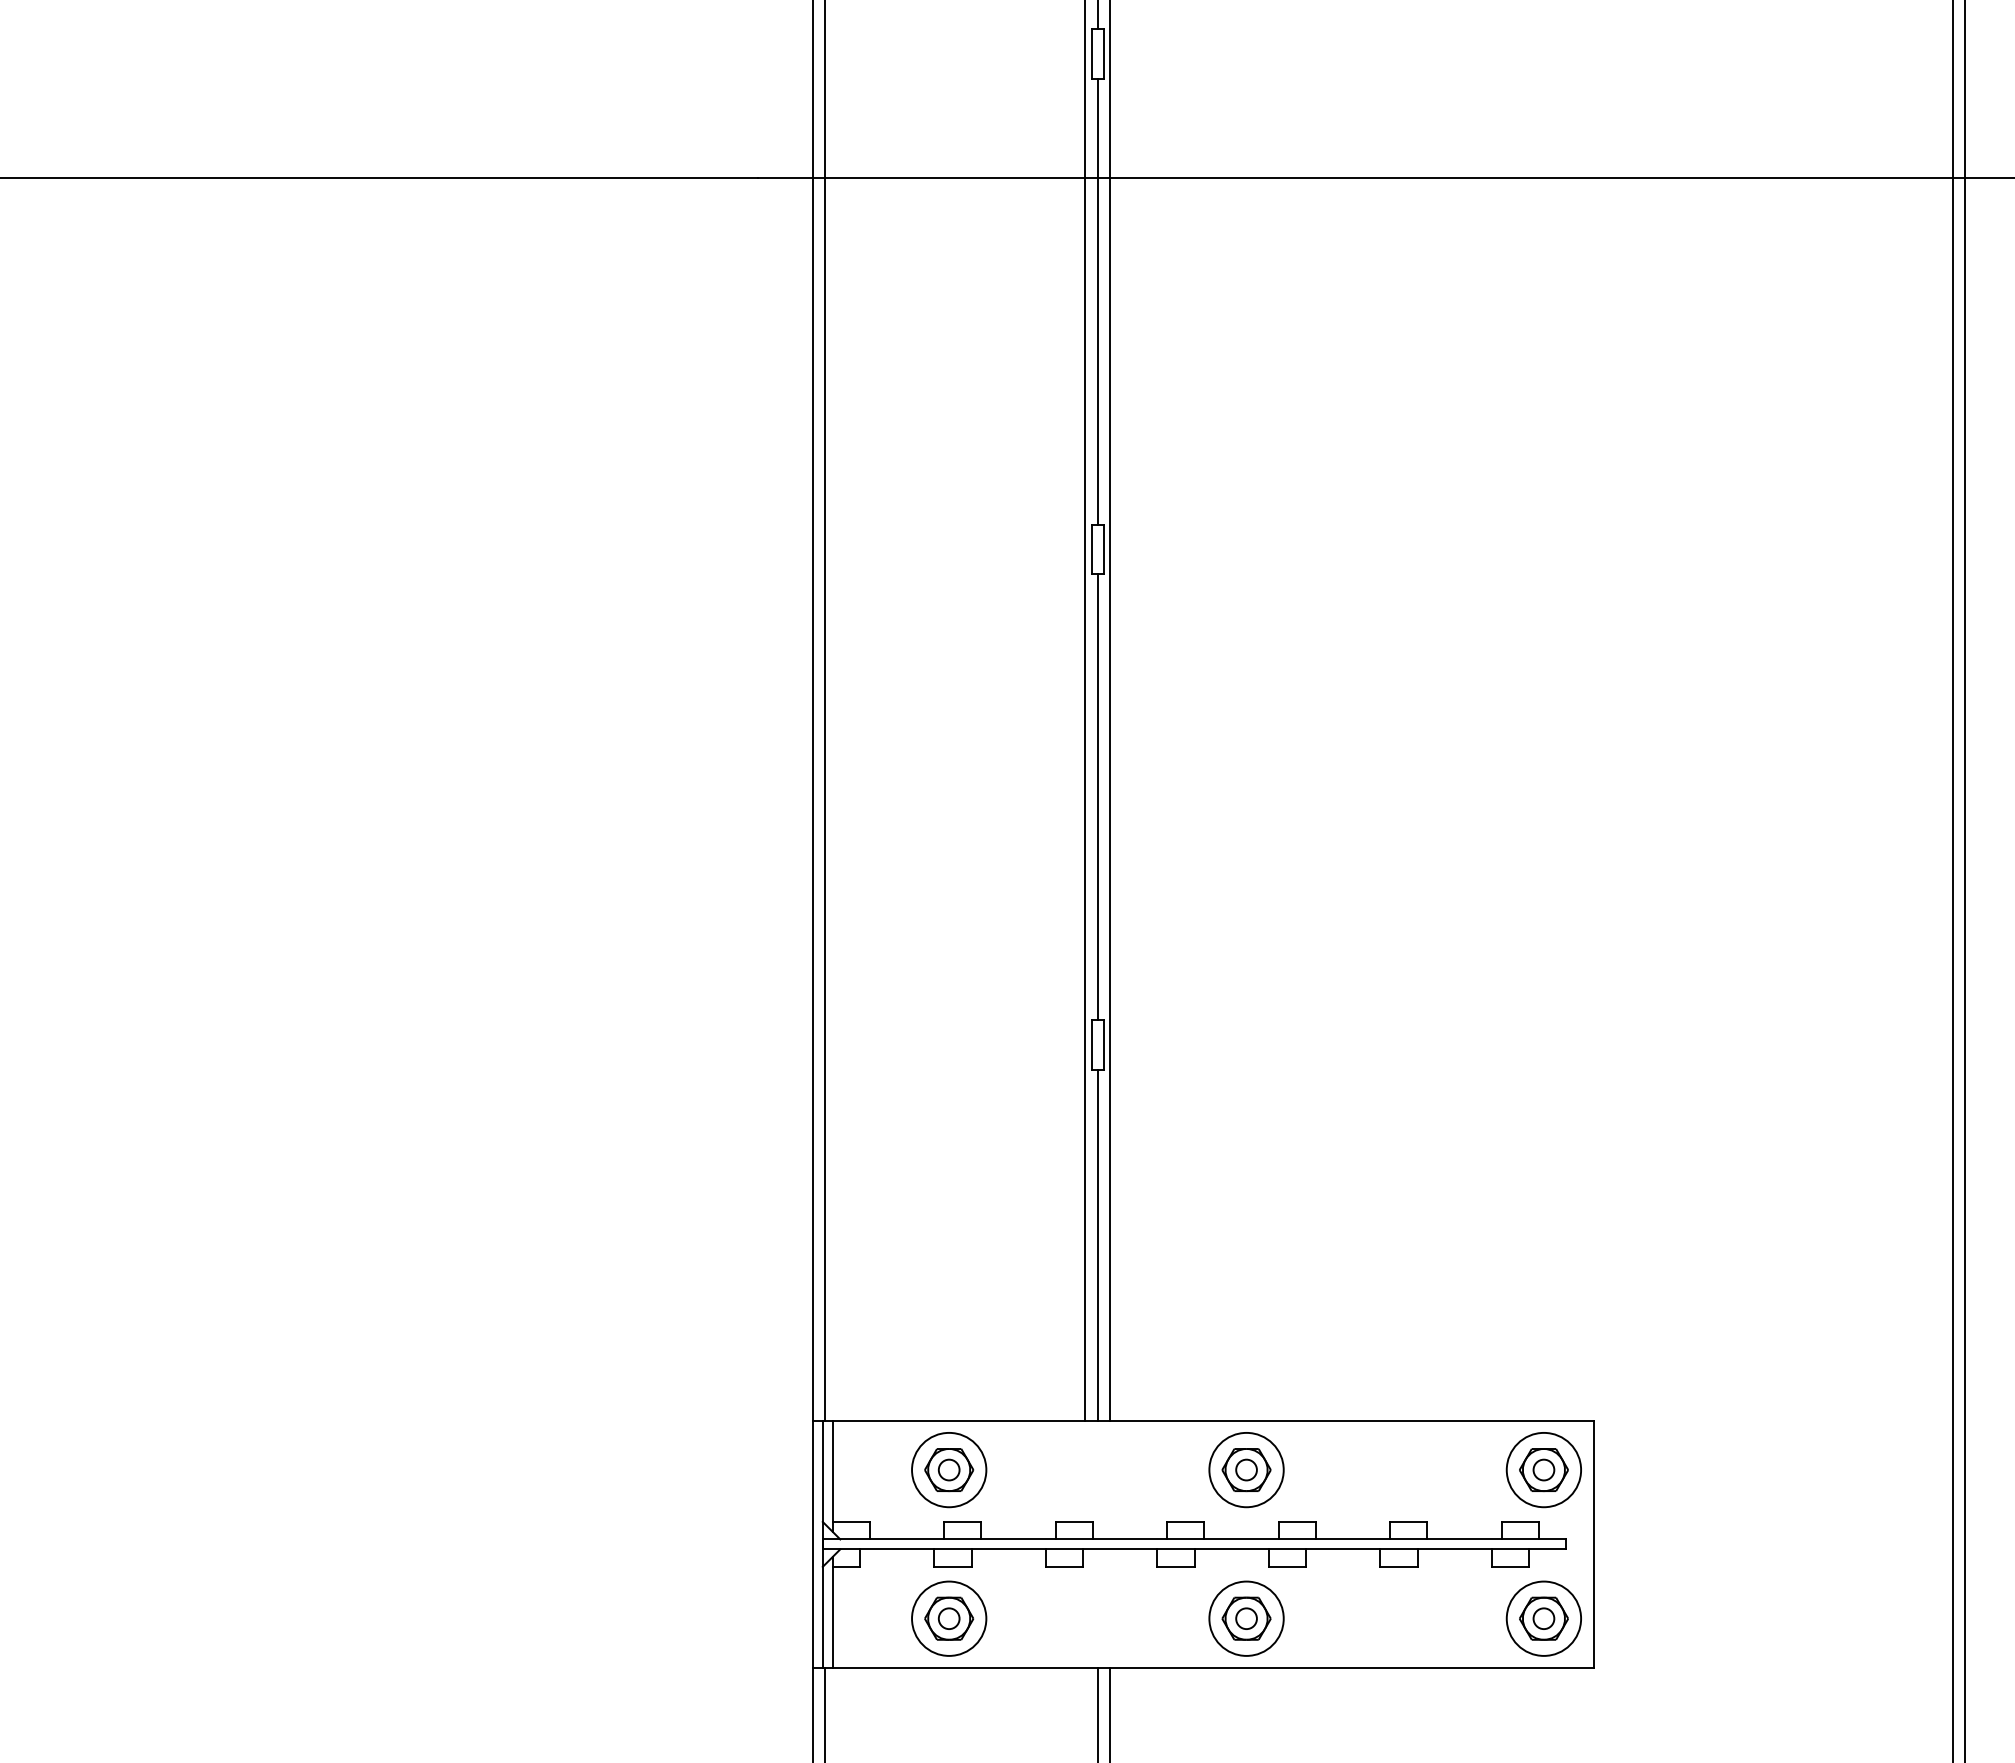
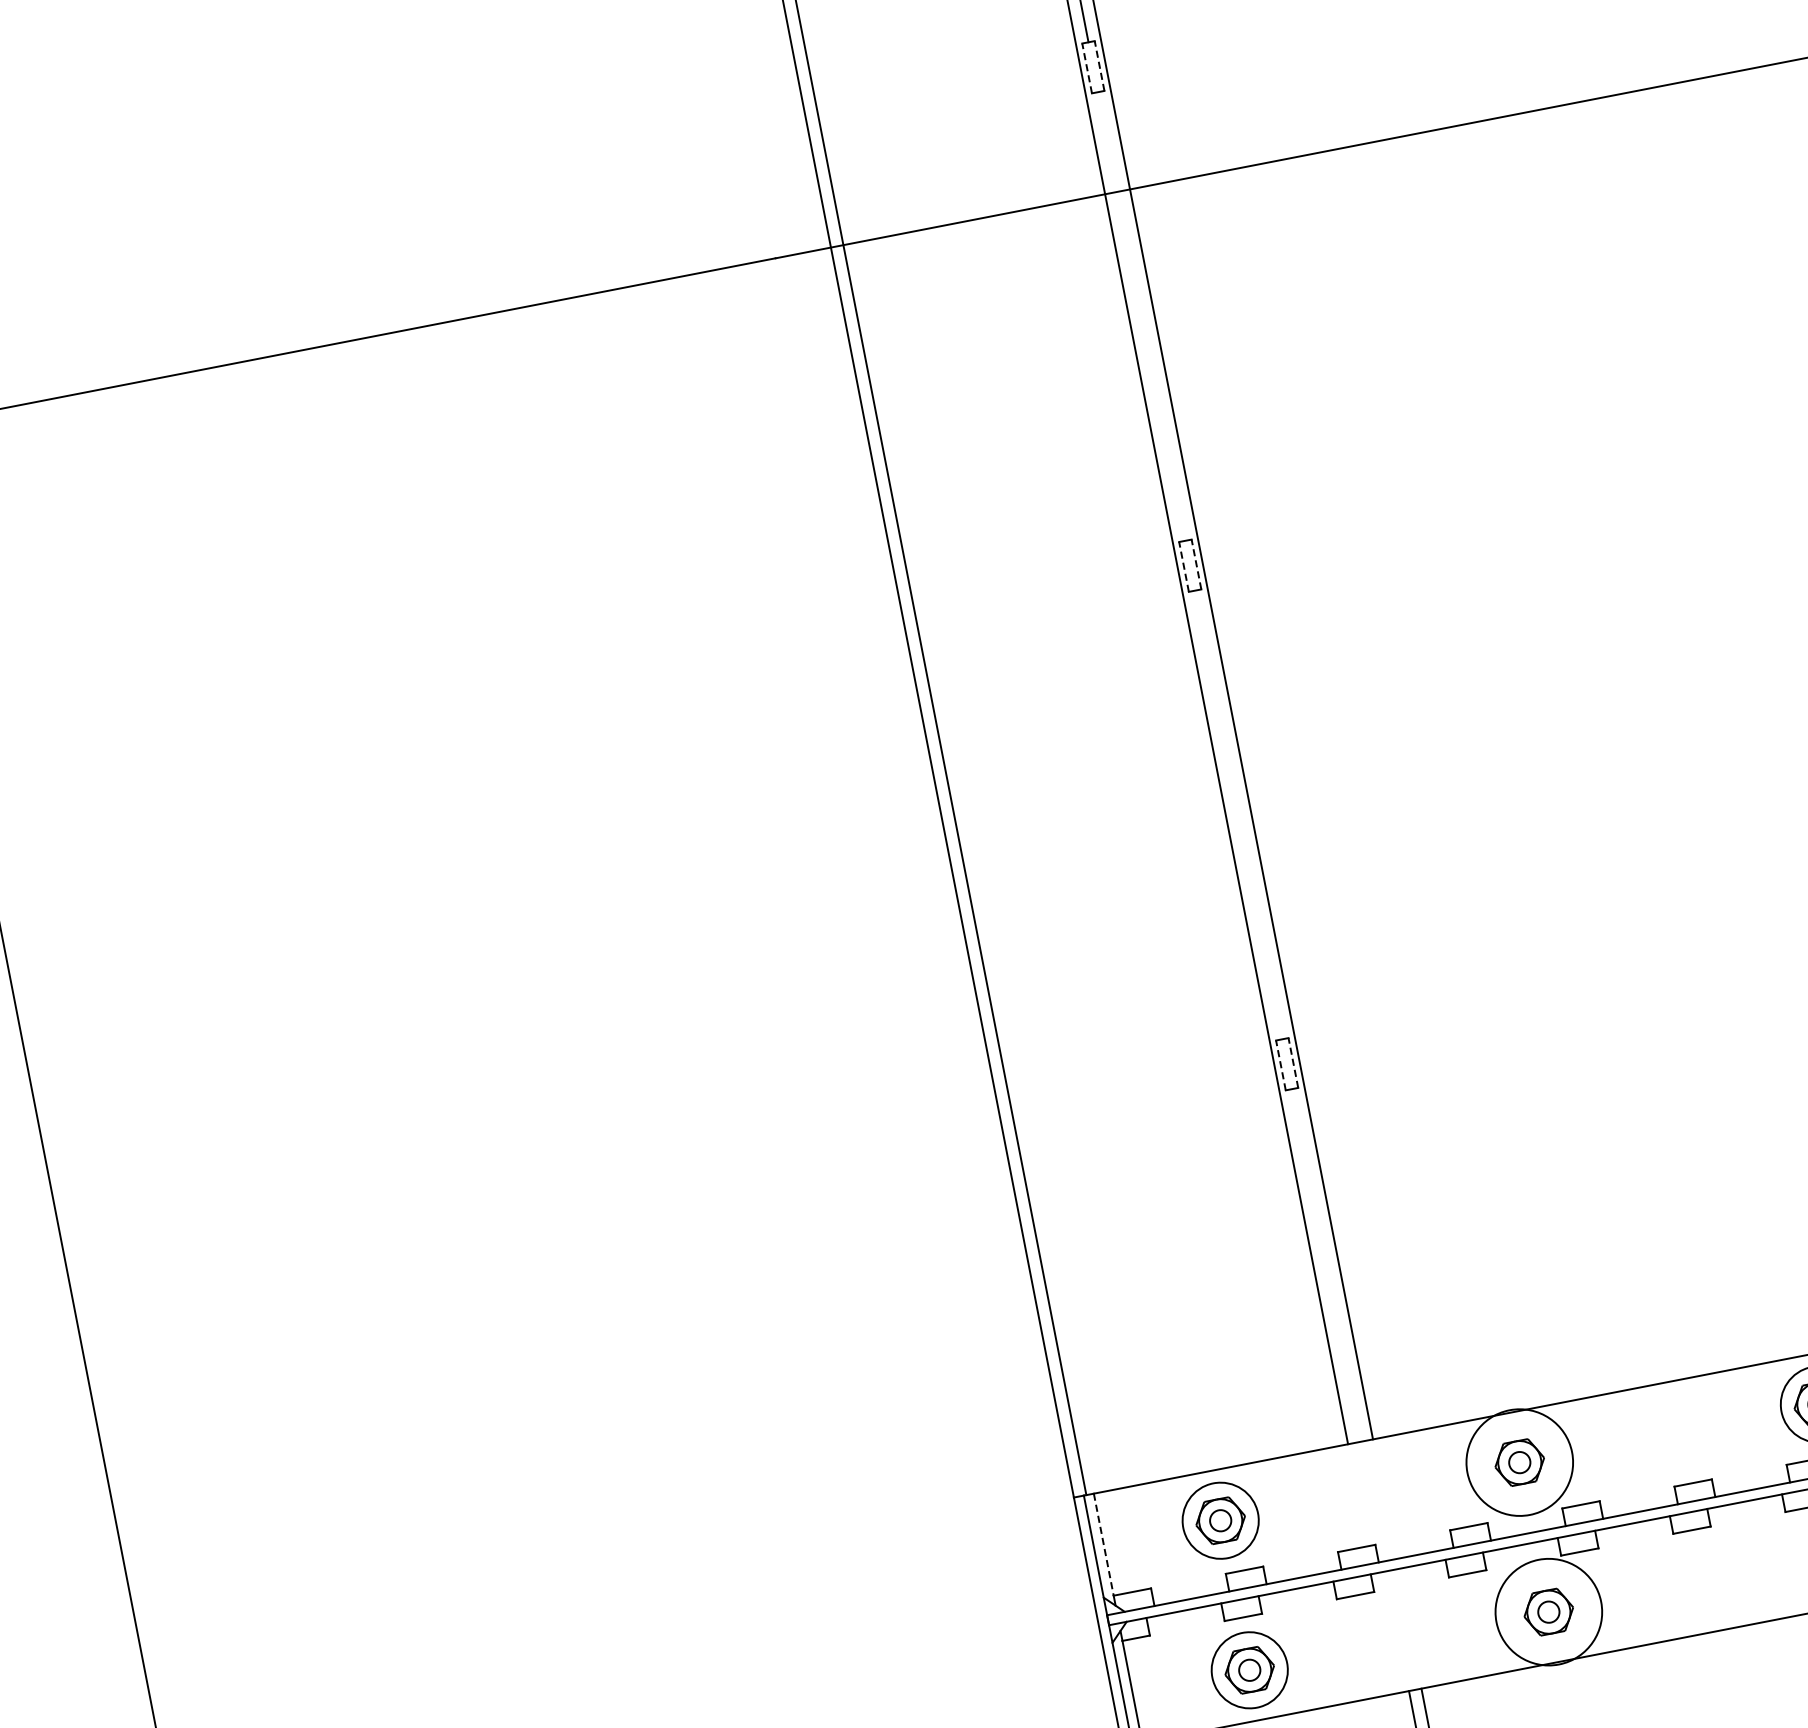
line: (1091, 53) -> (1086, 68), solid -> dashed
line: (1104, 53) -> (1099, 65), solid -> dashed
line: (1097, 301) -> (1141, 316), removed
line: (1091, 549) -> (1183, 567), solid -> dashed
line: (1104, 549) -> (1196, 564), solid -> dashed
line: (1097, 797) -> (1238, 815), removed
line: (1091, 1045) -> (1280, 1065), solid -> dashed
line: (1104, 1045) -> (1293, 1063), solid -> dashed
line: (1097, 1244) -> (1325, 1264), removed
circle: (1246, 1469) -> (1519, 1462), size x1.4
line: (832, 1471) -> (1103, 1545), solid -> dashed
circle: (1246, 1618) -> (1548, 1611), size x1.4

